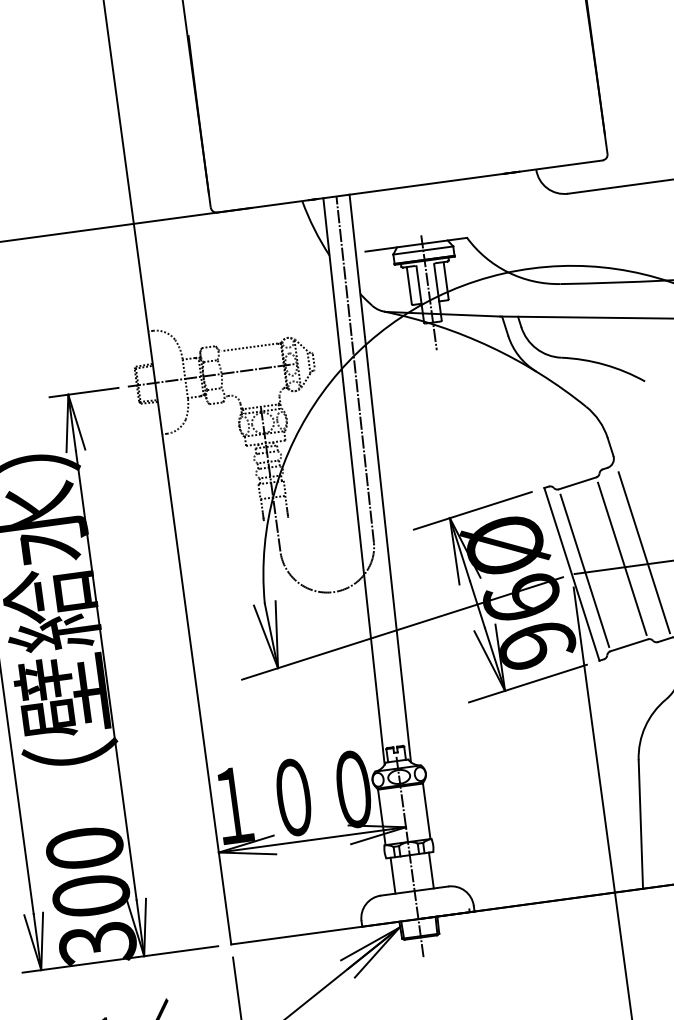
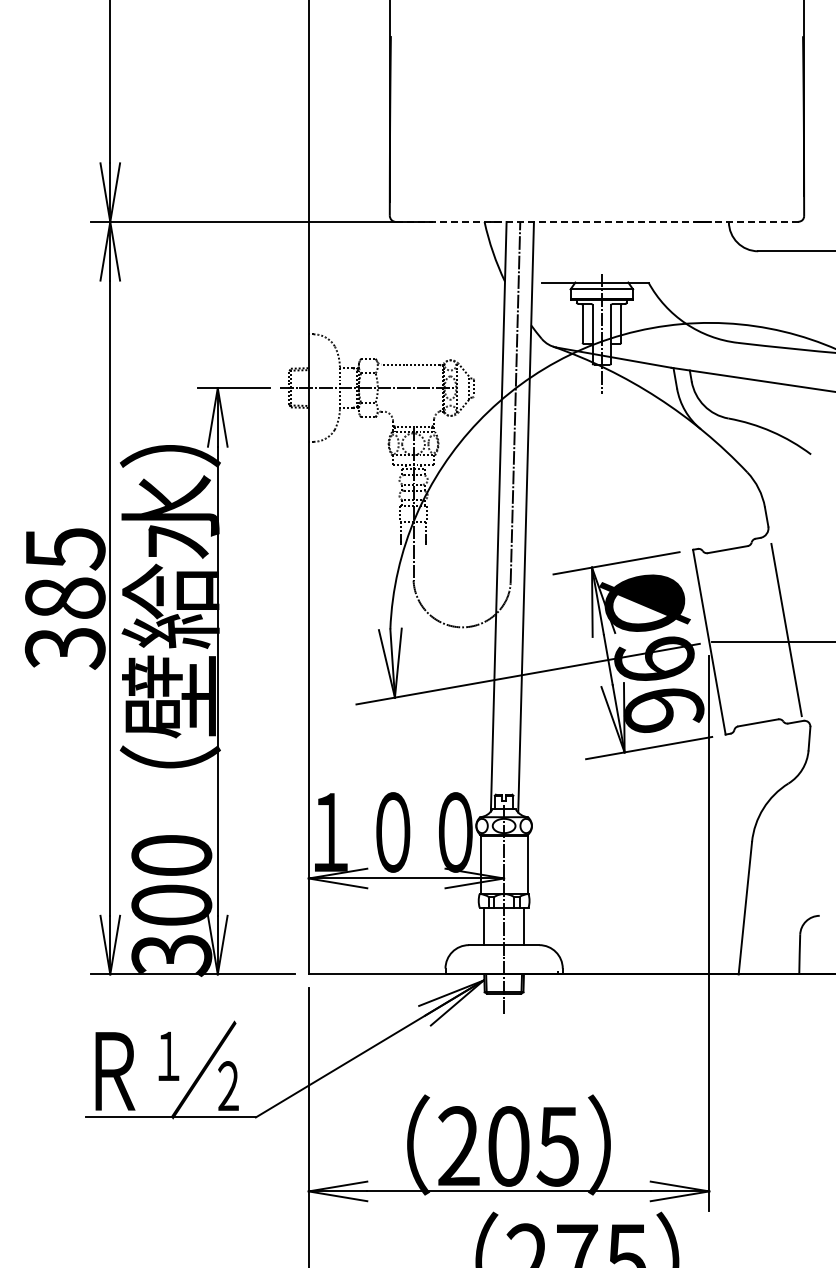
line: (410, 186) -> (597, 221), solid -> dashed
line: (621, 558) -> (762, 632), removed
line: (584, 570) -> (722, 639), removed

